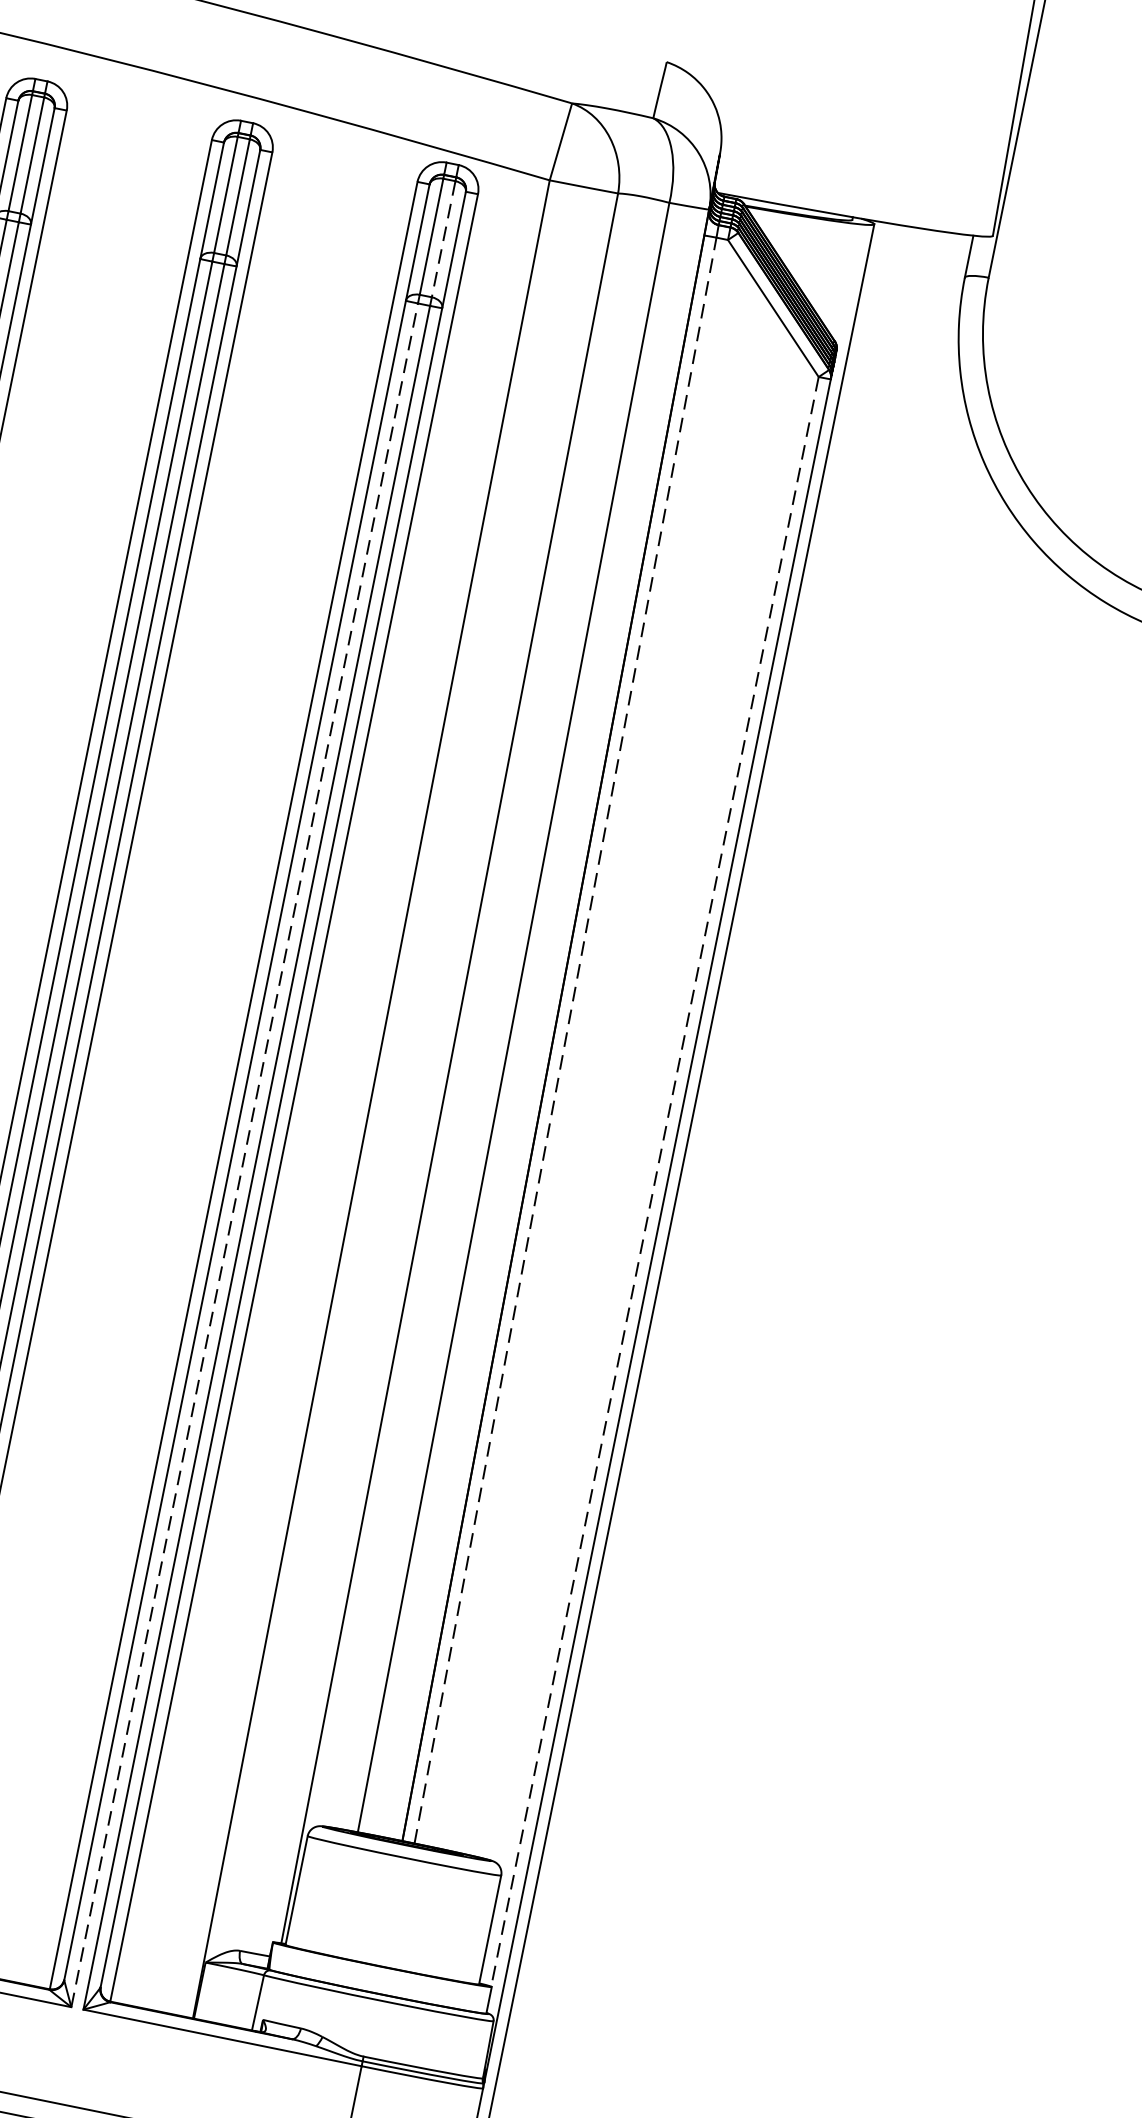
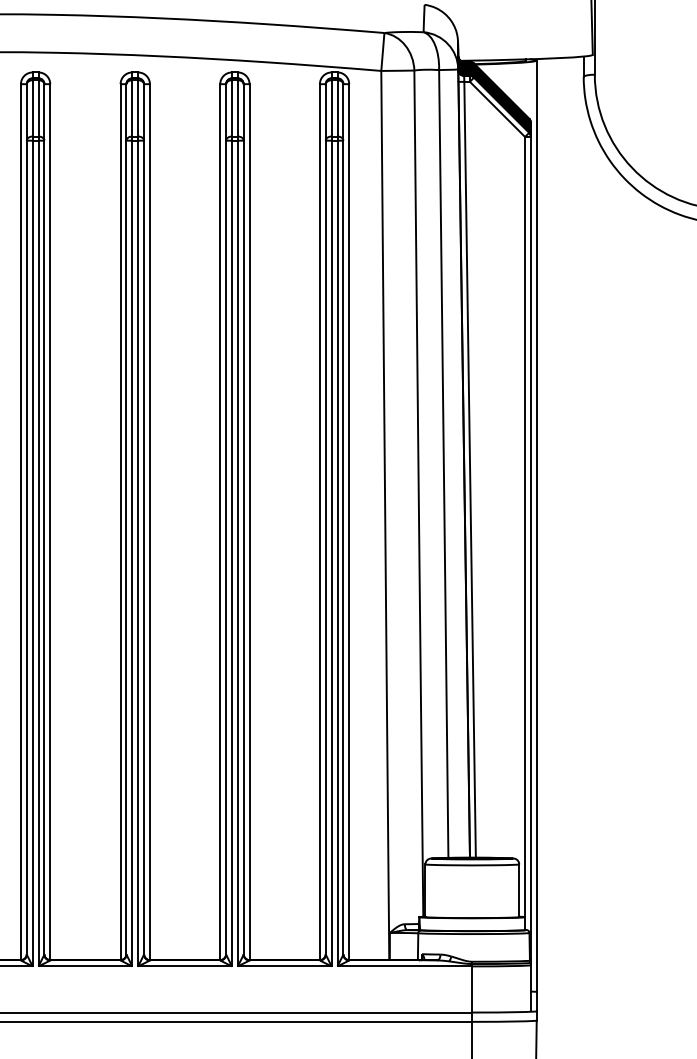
line: (443, 239) -> (337, 108), dashed -> solid
line: (566, 1040) -> (470, 469), dashed -> solid
line: (244, 1155) -> (331, 553), dashed -> solid
line: (655, 1182) -> (525, 527), dashed -> solid

